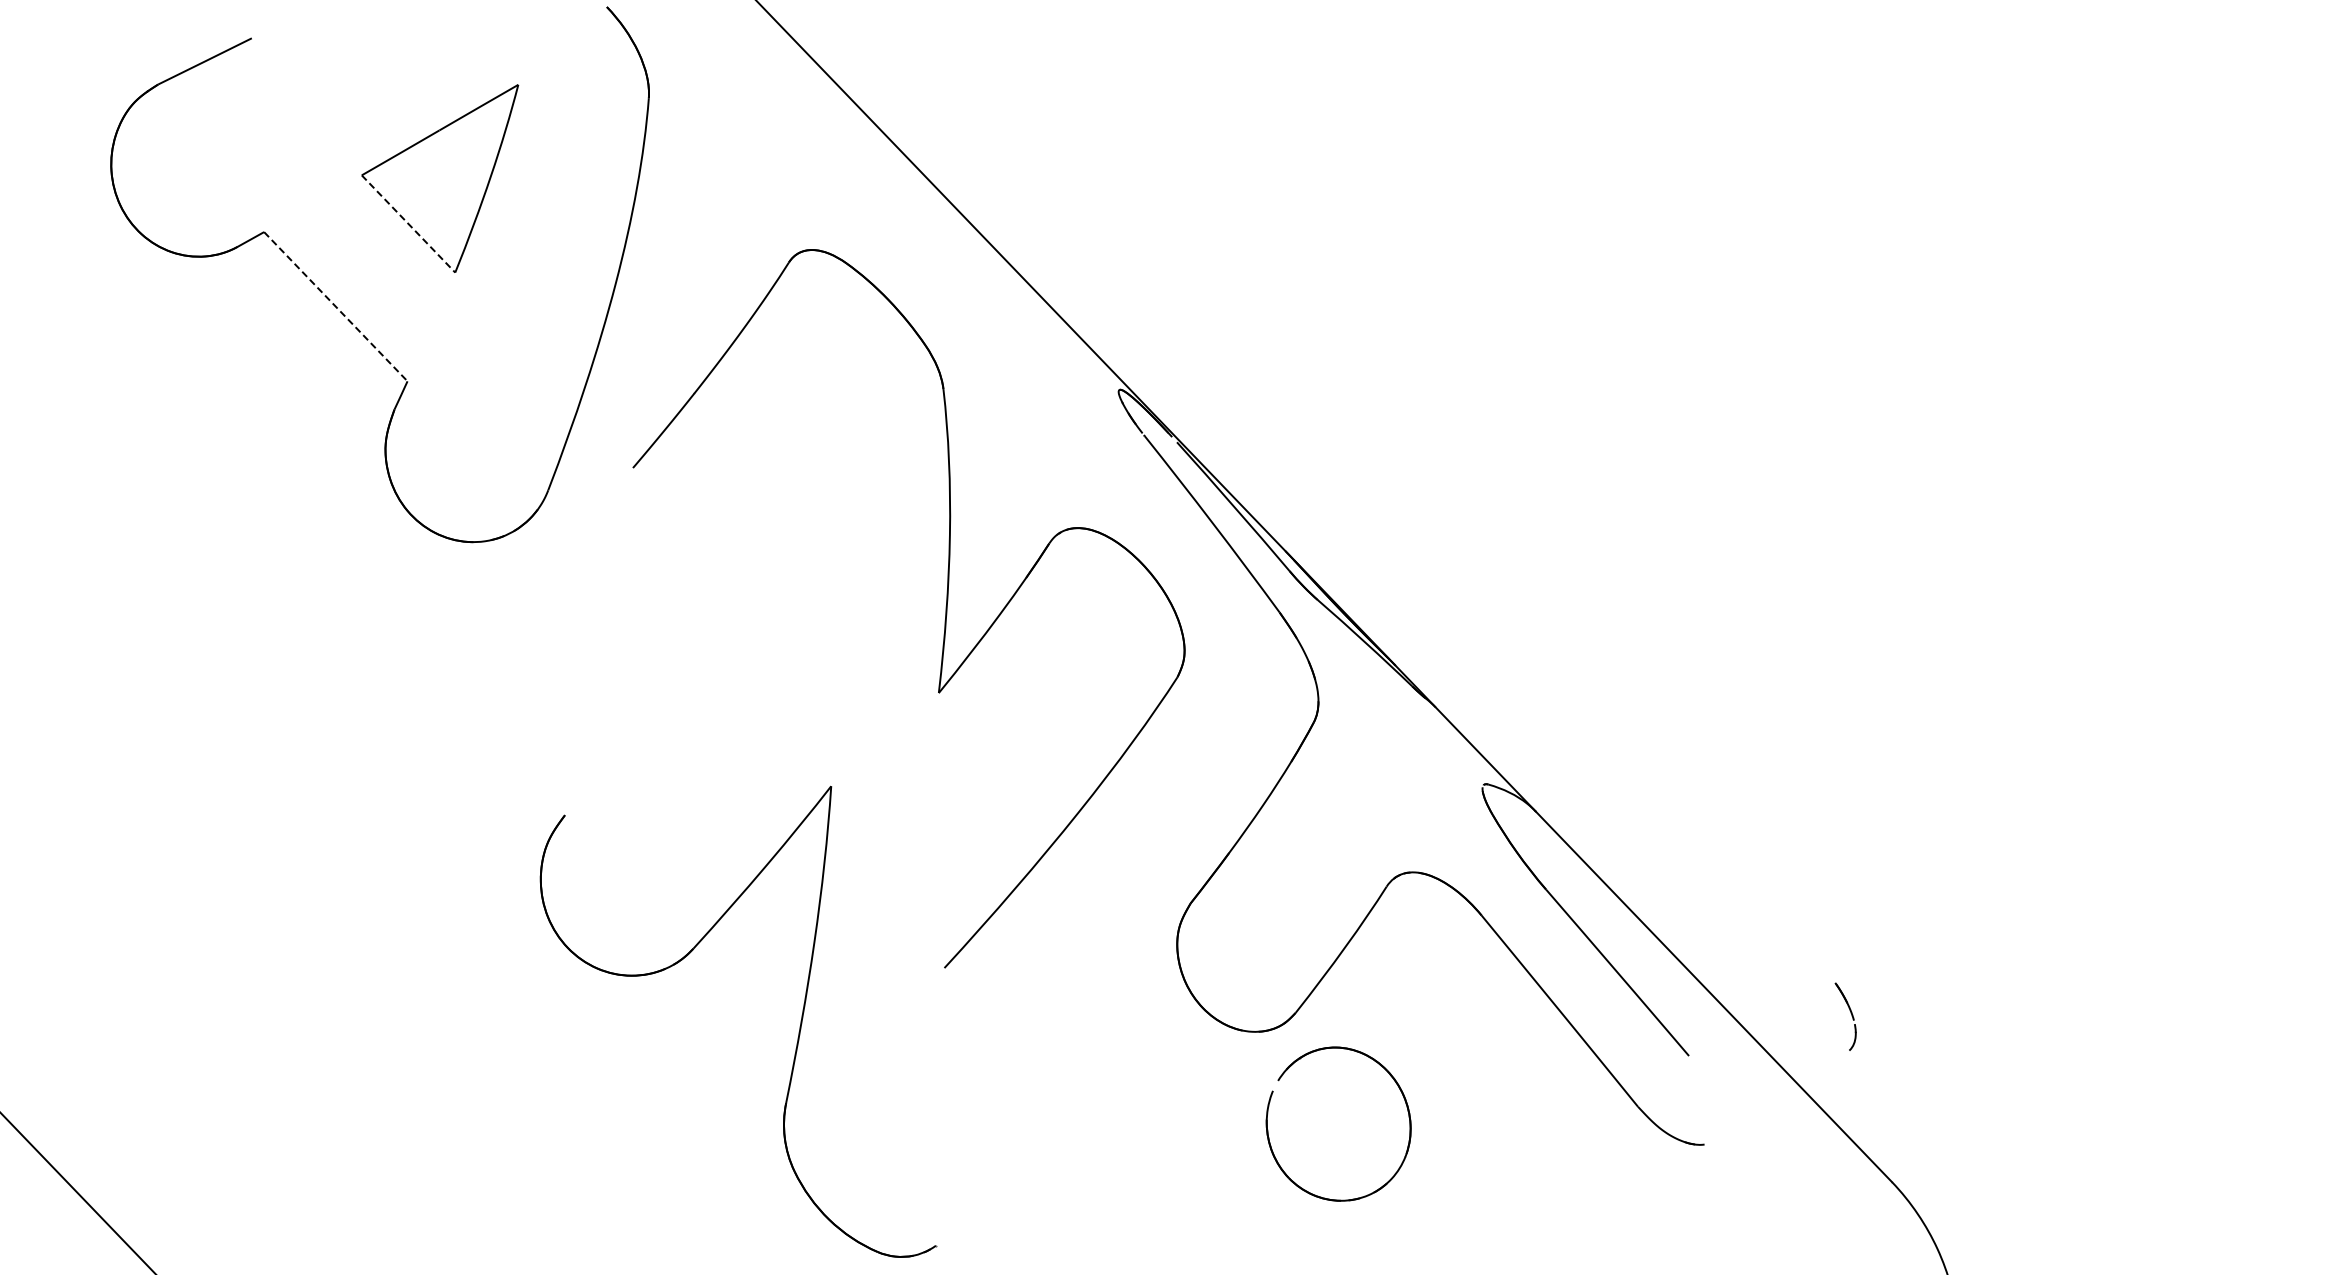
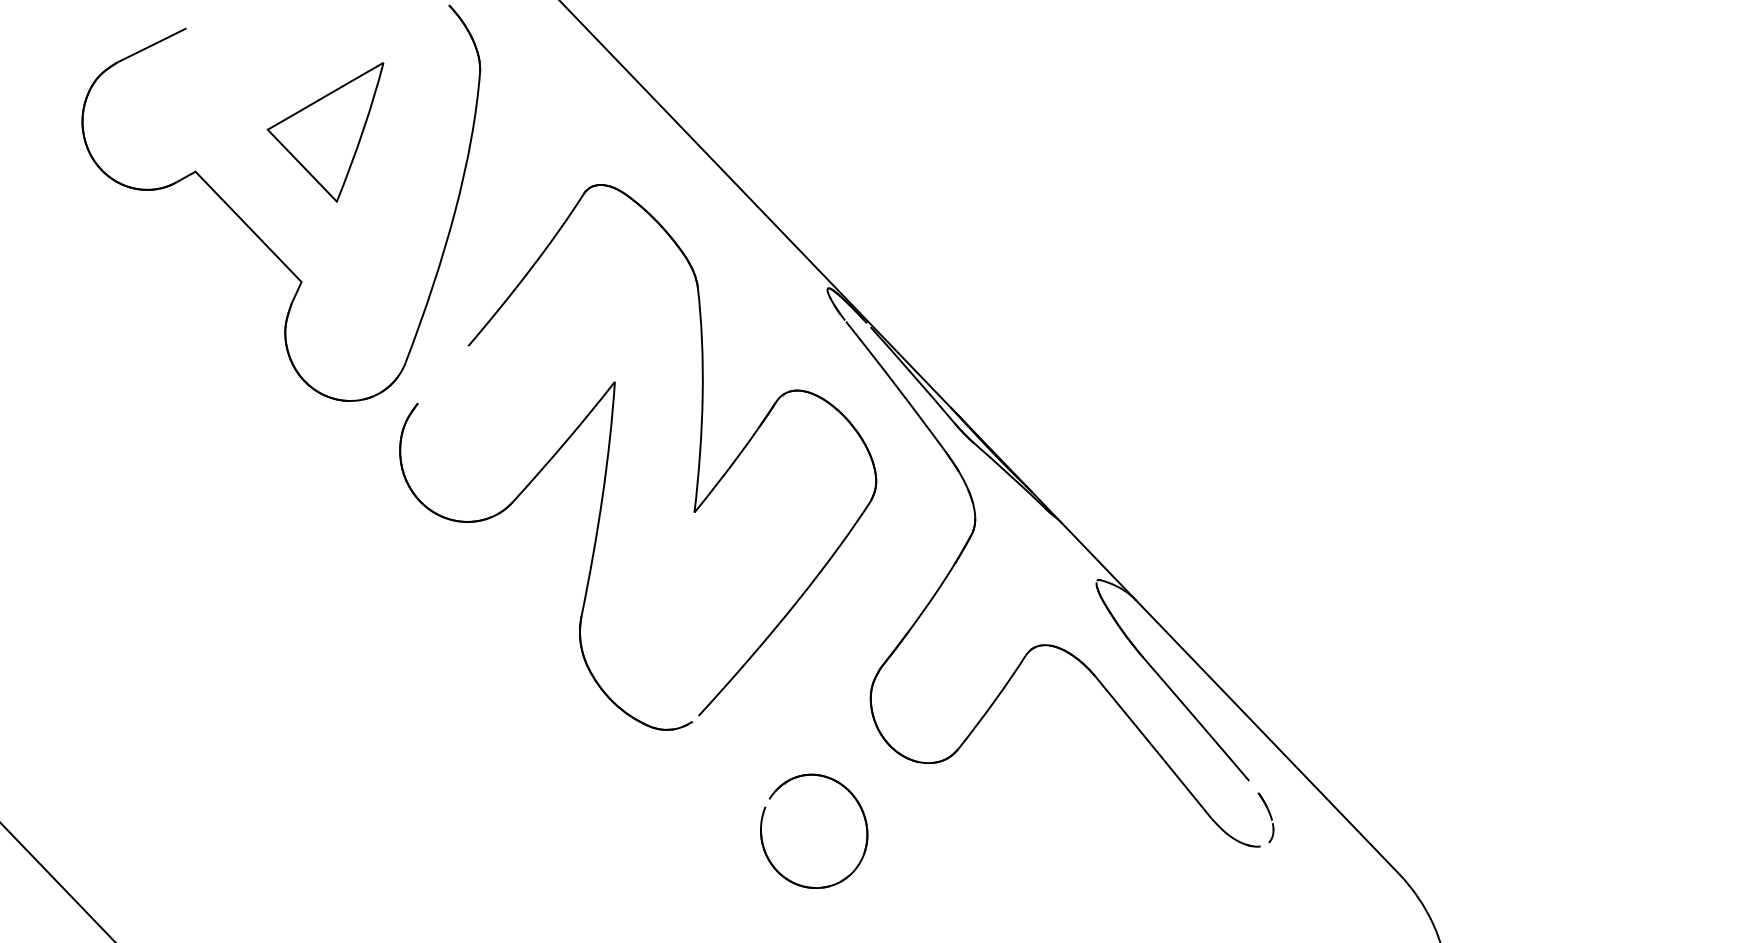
line: (408, 224) -> (302, 166), dashed -> solid
line: (336, 307) -> (249, 227), dashed -> solid
part: (1845, 1016) -> (1265, 817), moved
part: (798, 1032) -> (590, 563), moved
part: (1404, 1101) -> (862, 814), moved

